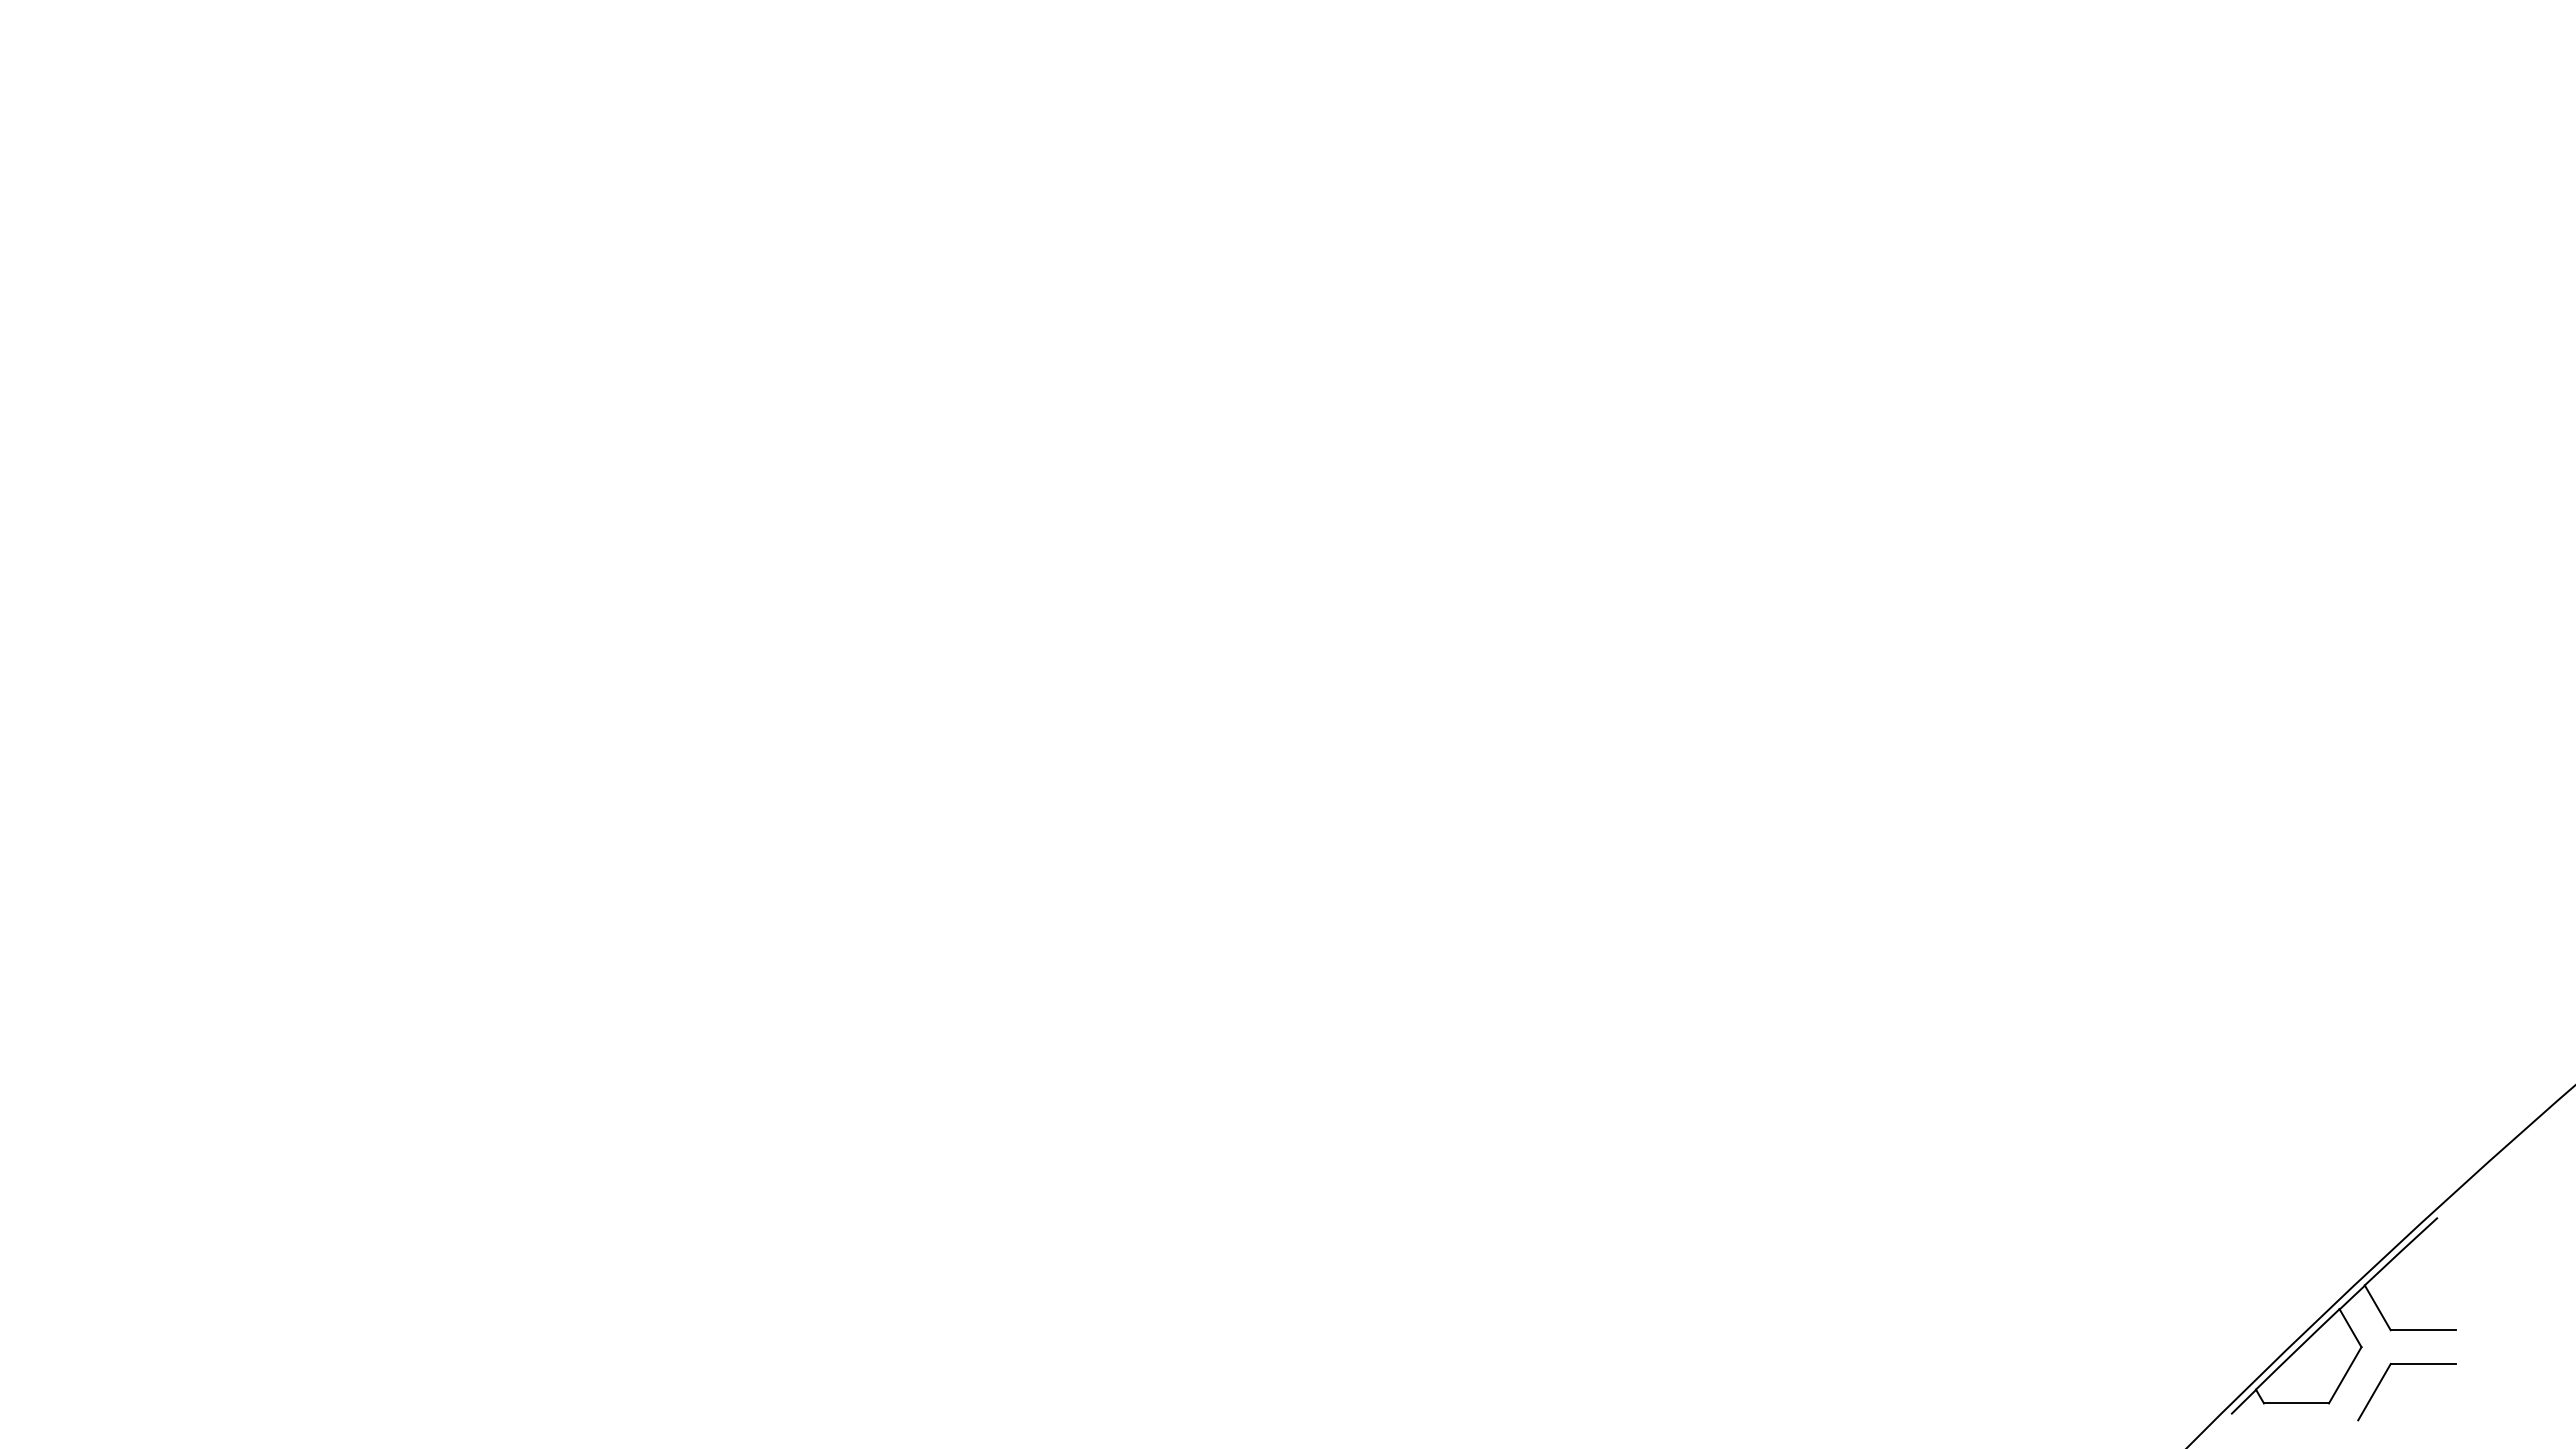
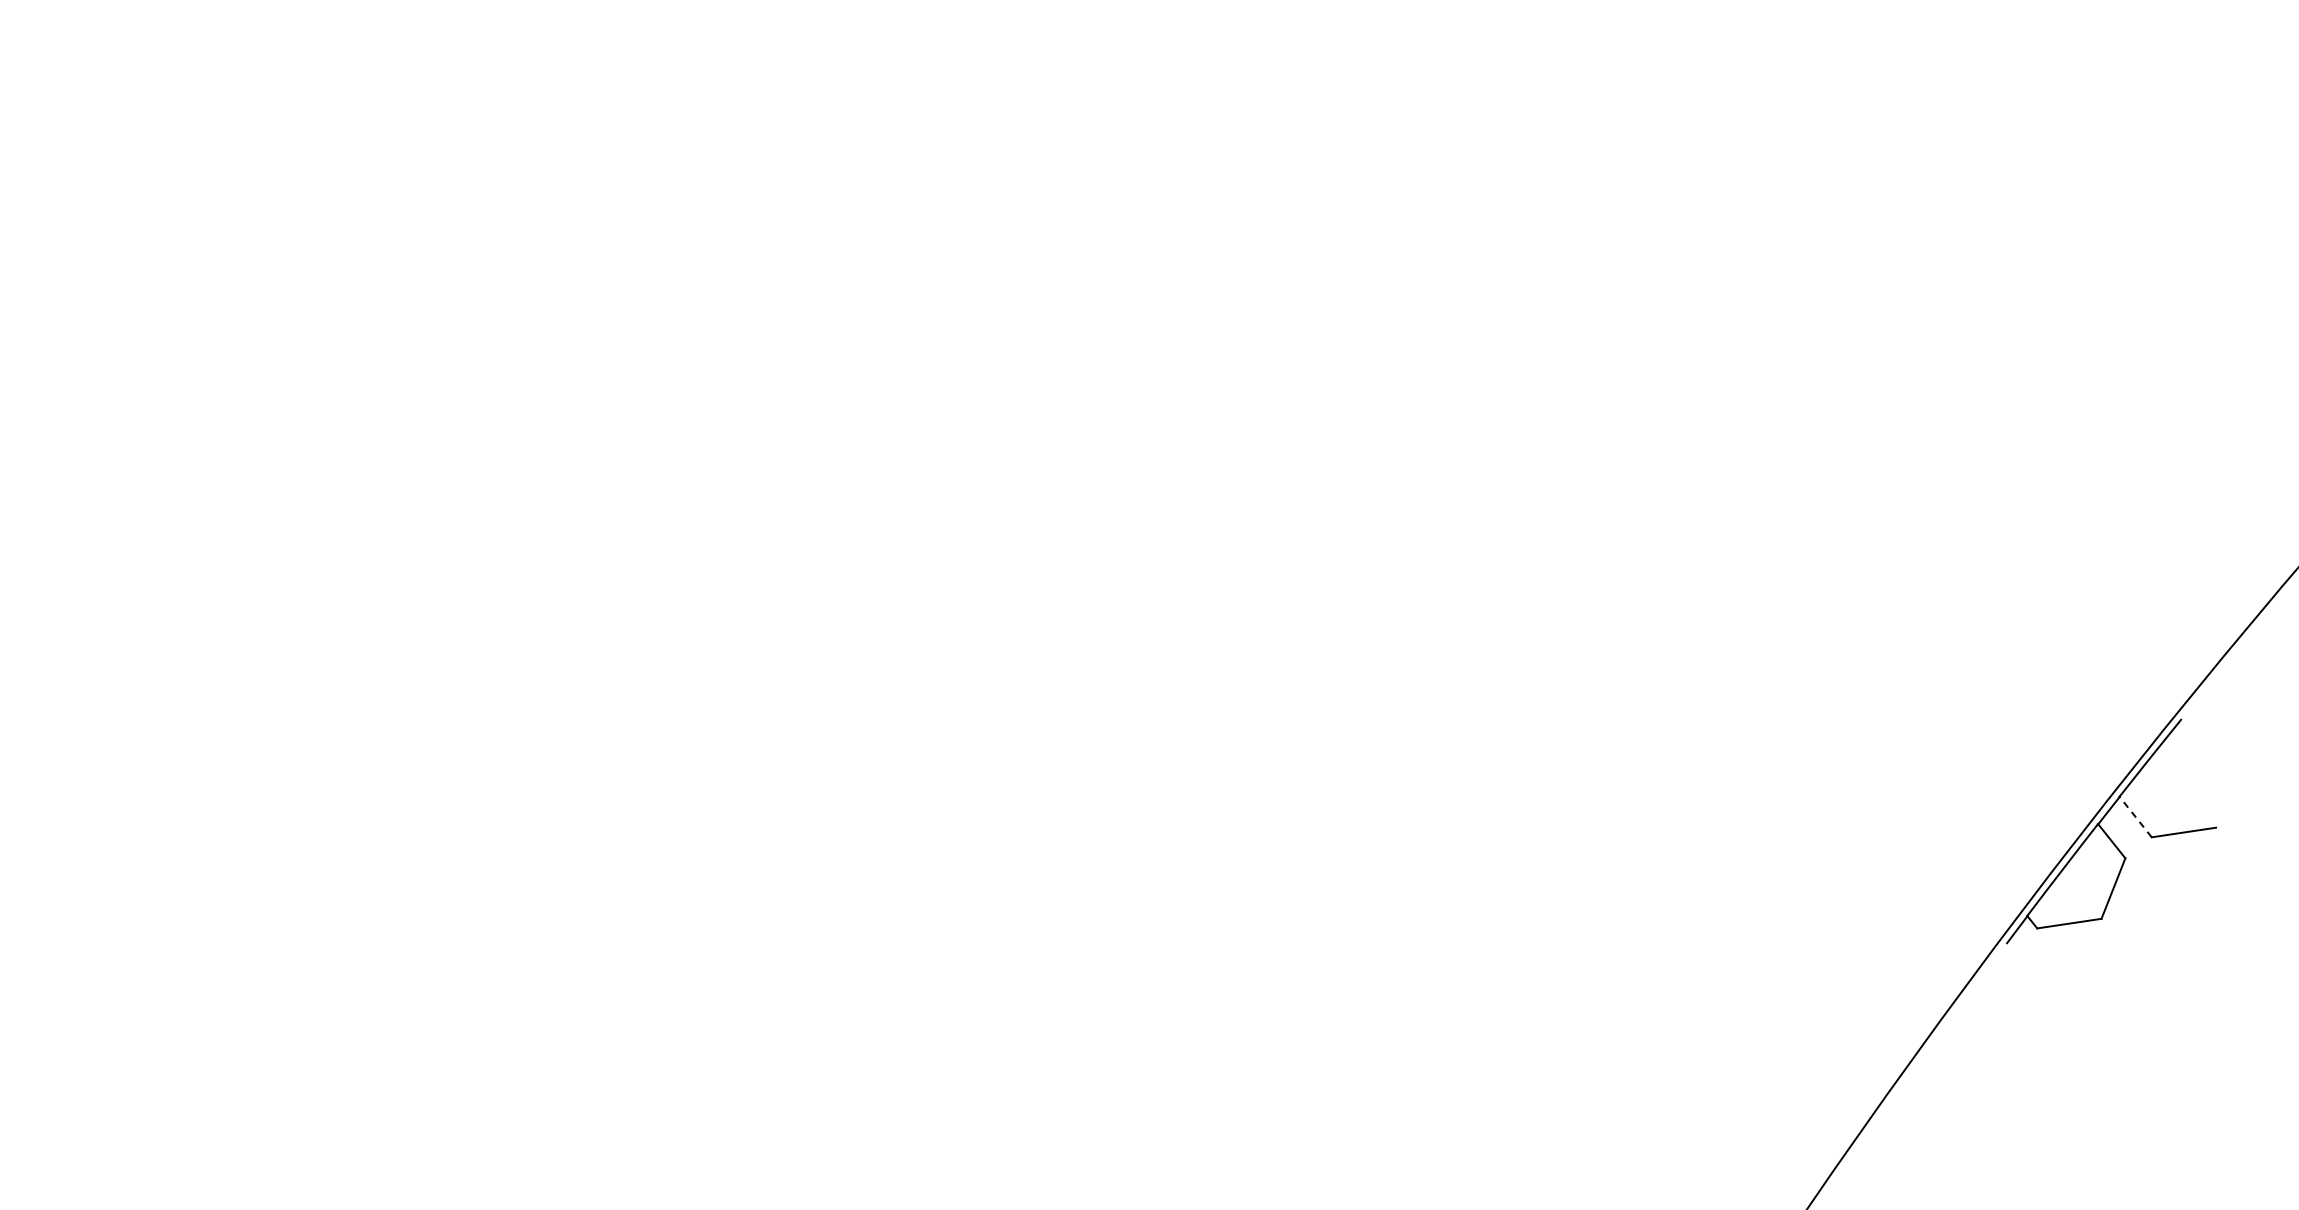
line: (2377, 1307) -> (2135, 816), solid -> dashed
part: (2382, 1380) -> (2151, 888), removed

